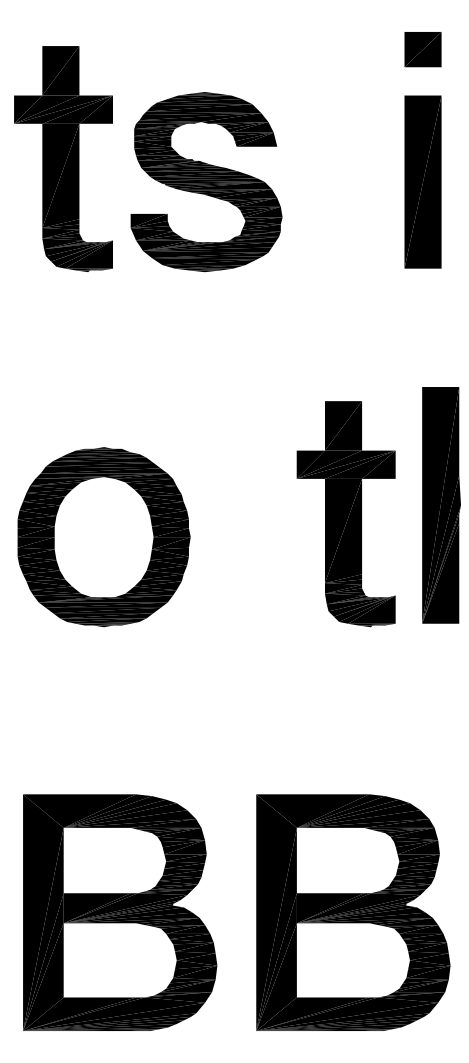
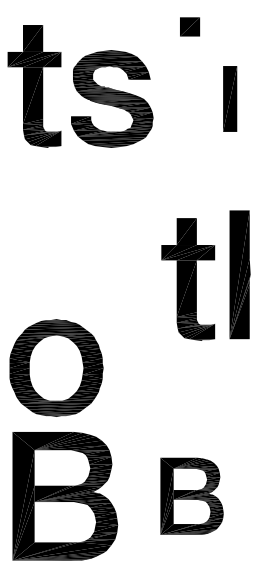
part: (423, 48) -> (190, 26), moved
part: (423, 181) -> (230, 98), size x0.7
part: (103, 536) -> (56, 367), moved
part: (352, 913) -> (191, 496), size x0.6

